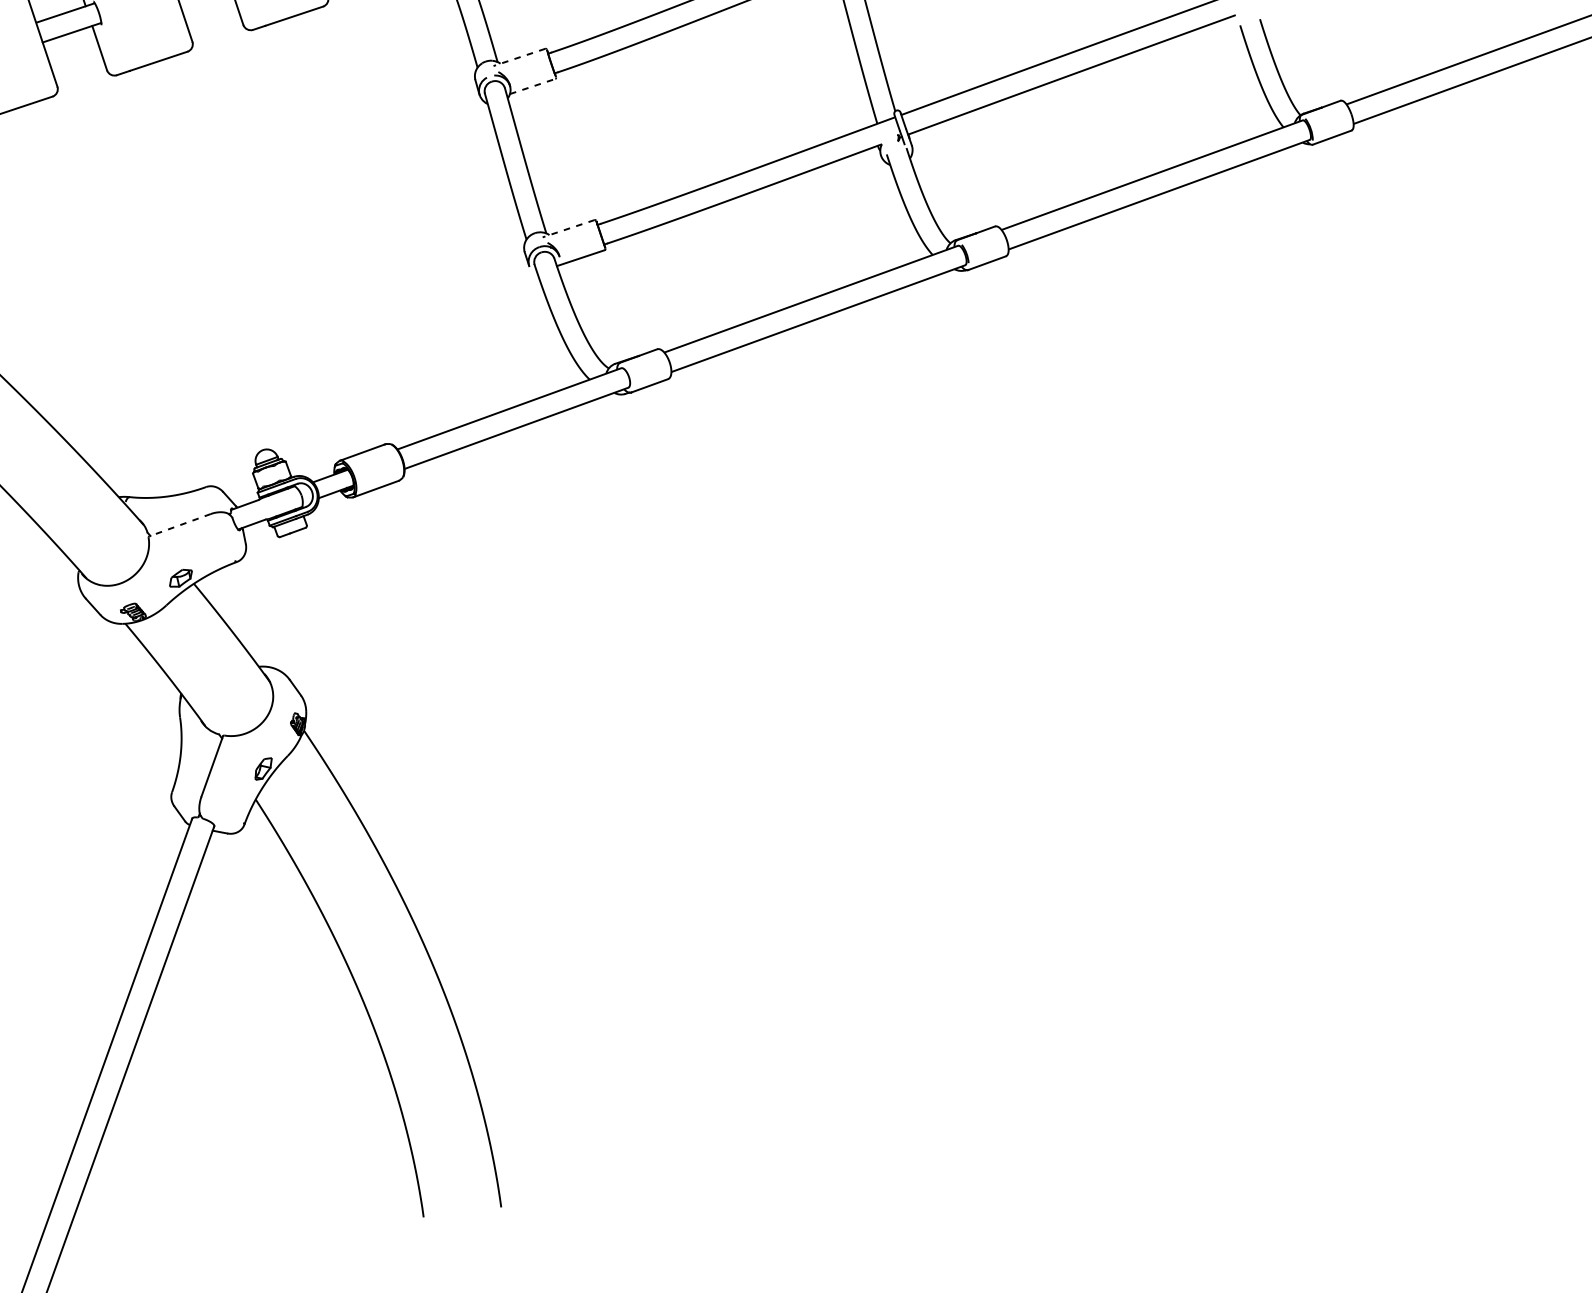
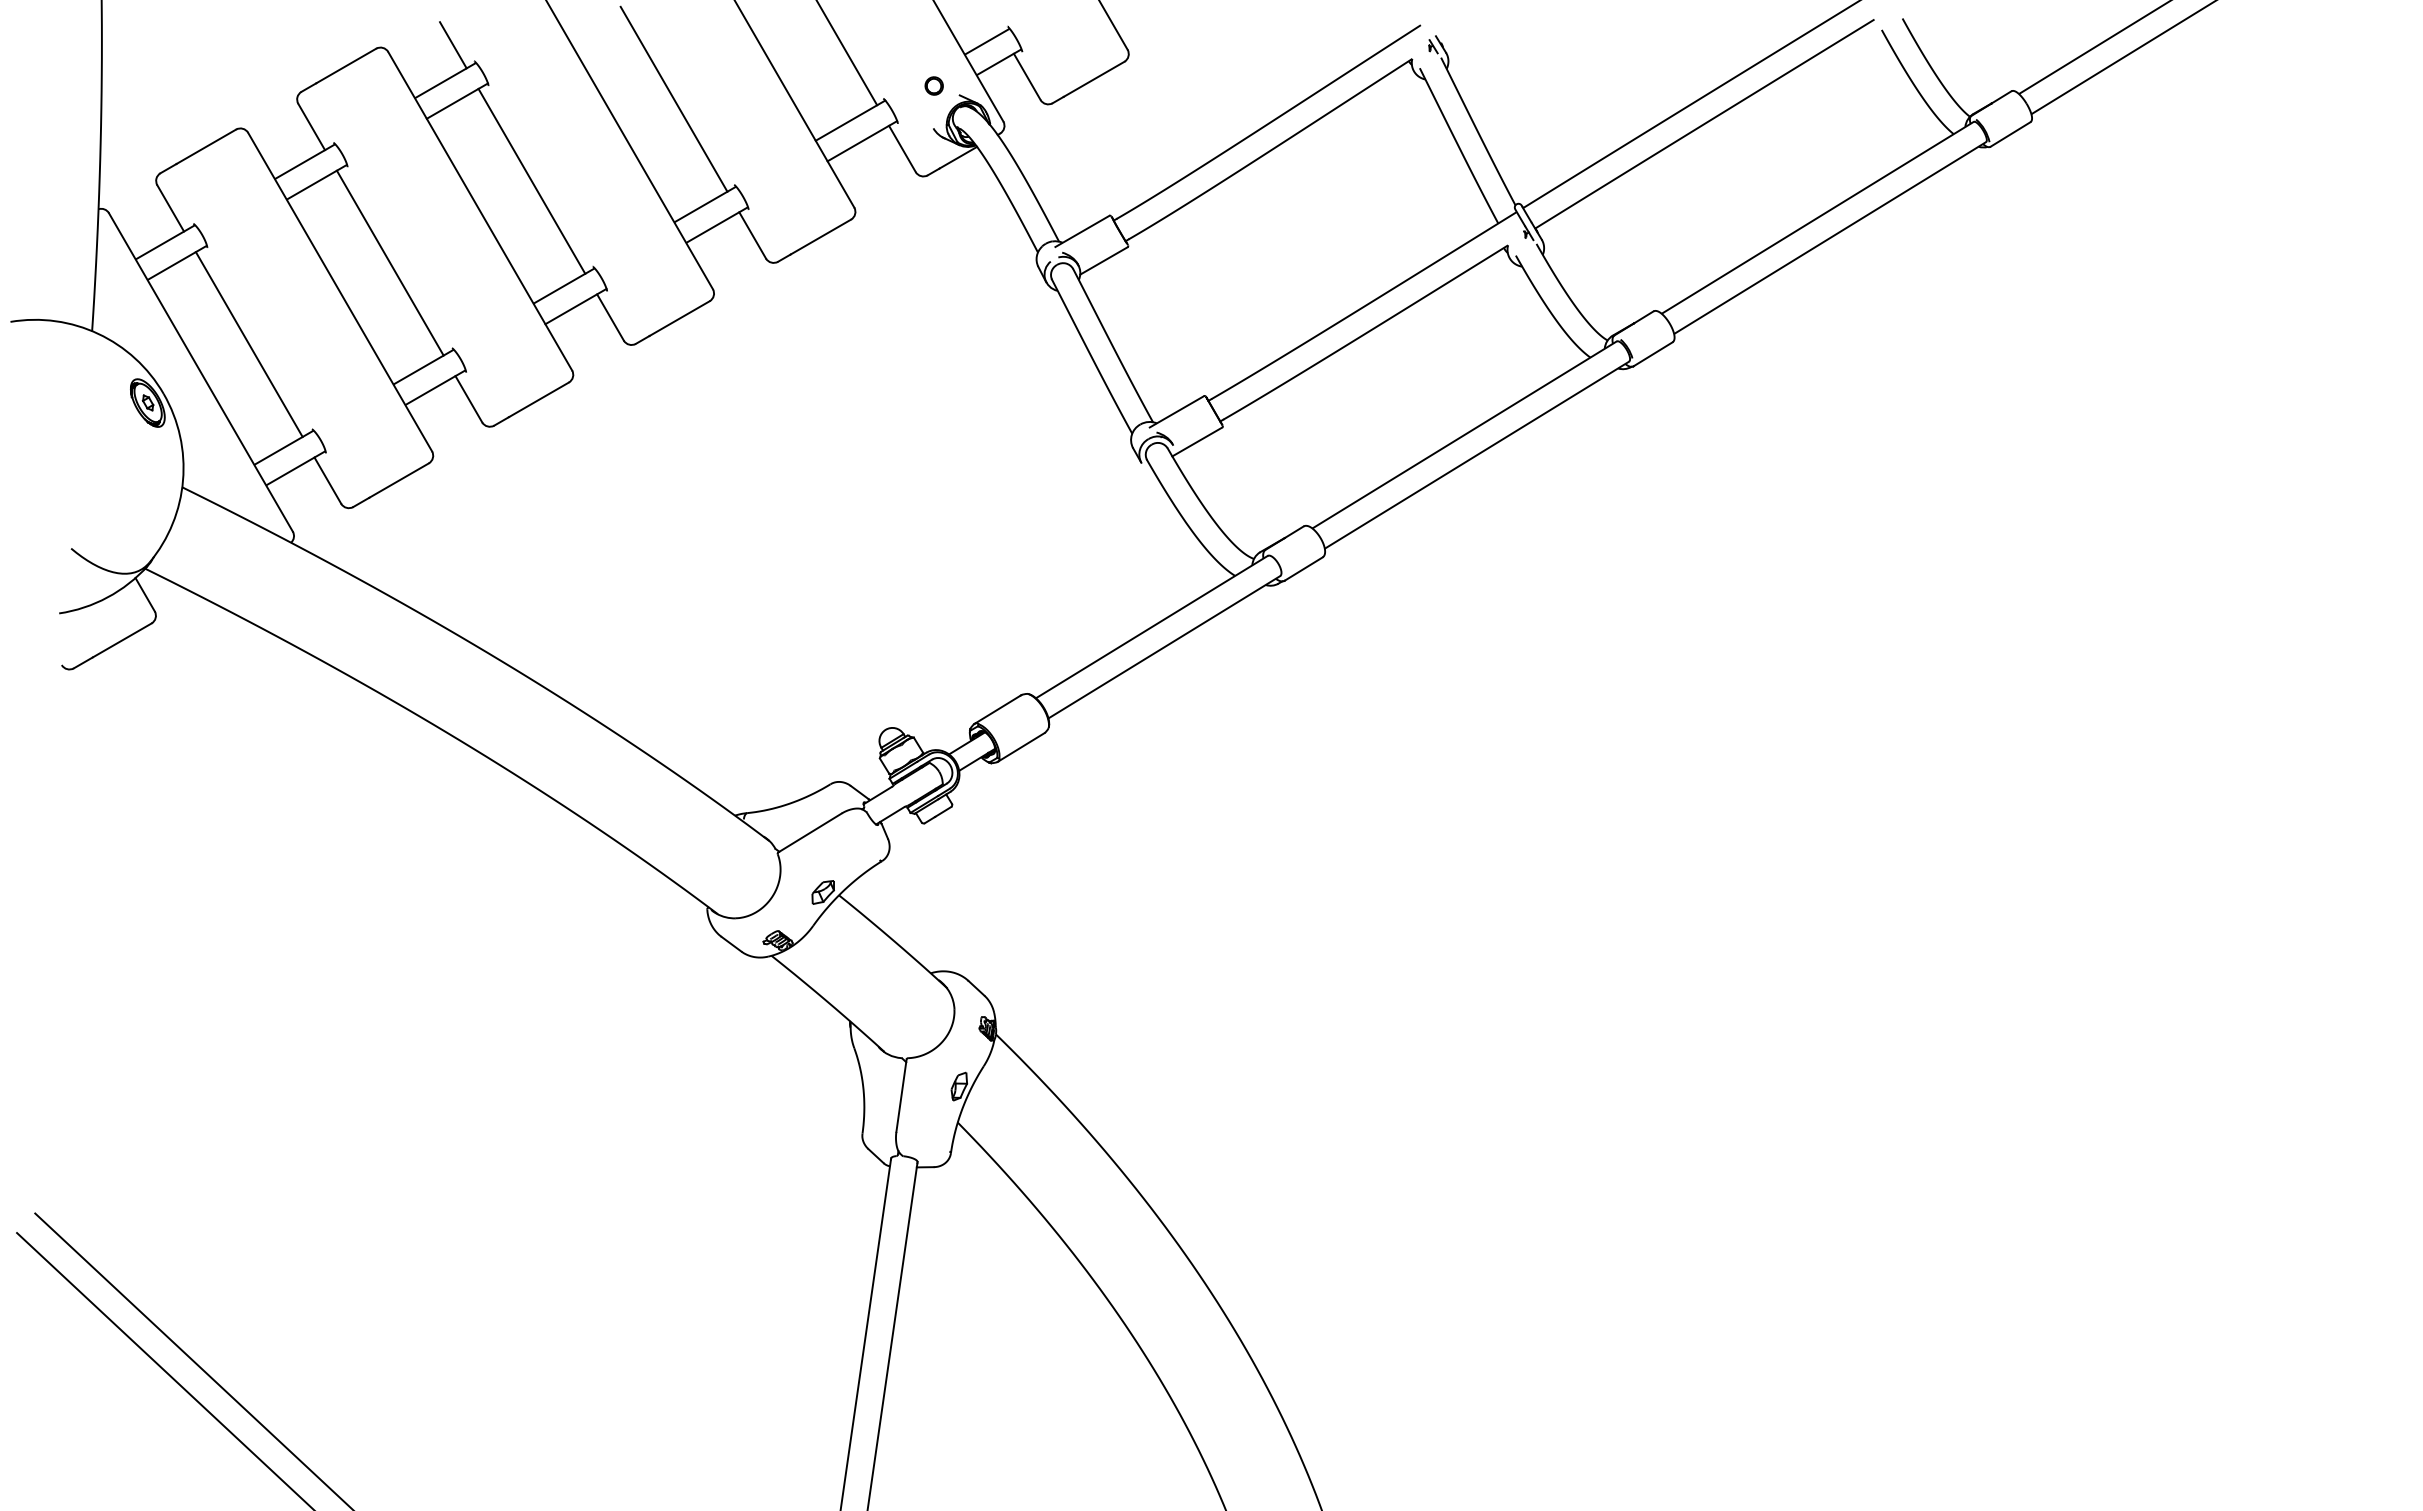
line: (518, 57) -> (1081, 231), dashed -> solid
line: (533, 86) -> (1104, 260), dashed -> solid
line: (568, 229) -> (1176, 412), dashed -> solid
line: (179, 525) -> (809, 833), dashed -> solid

